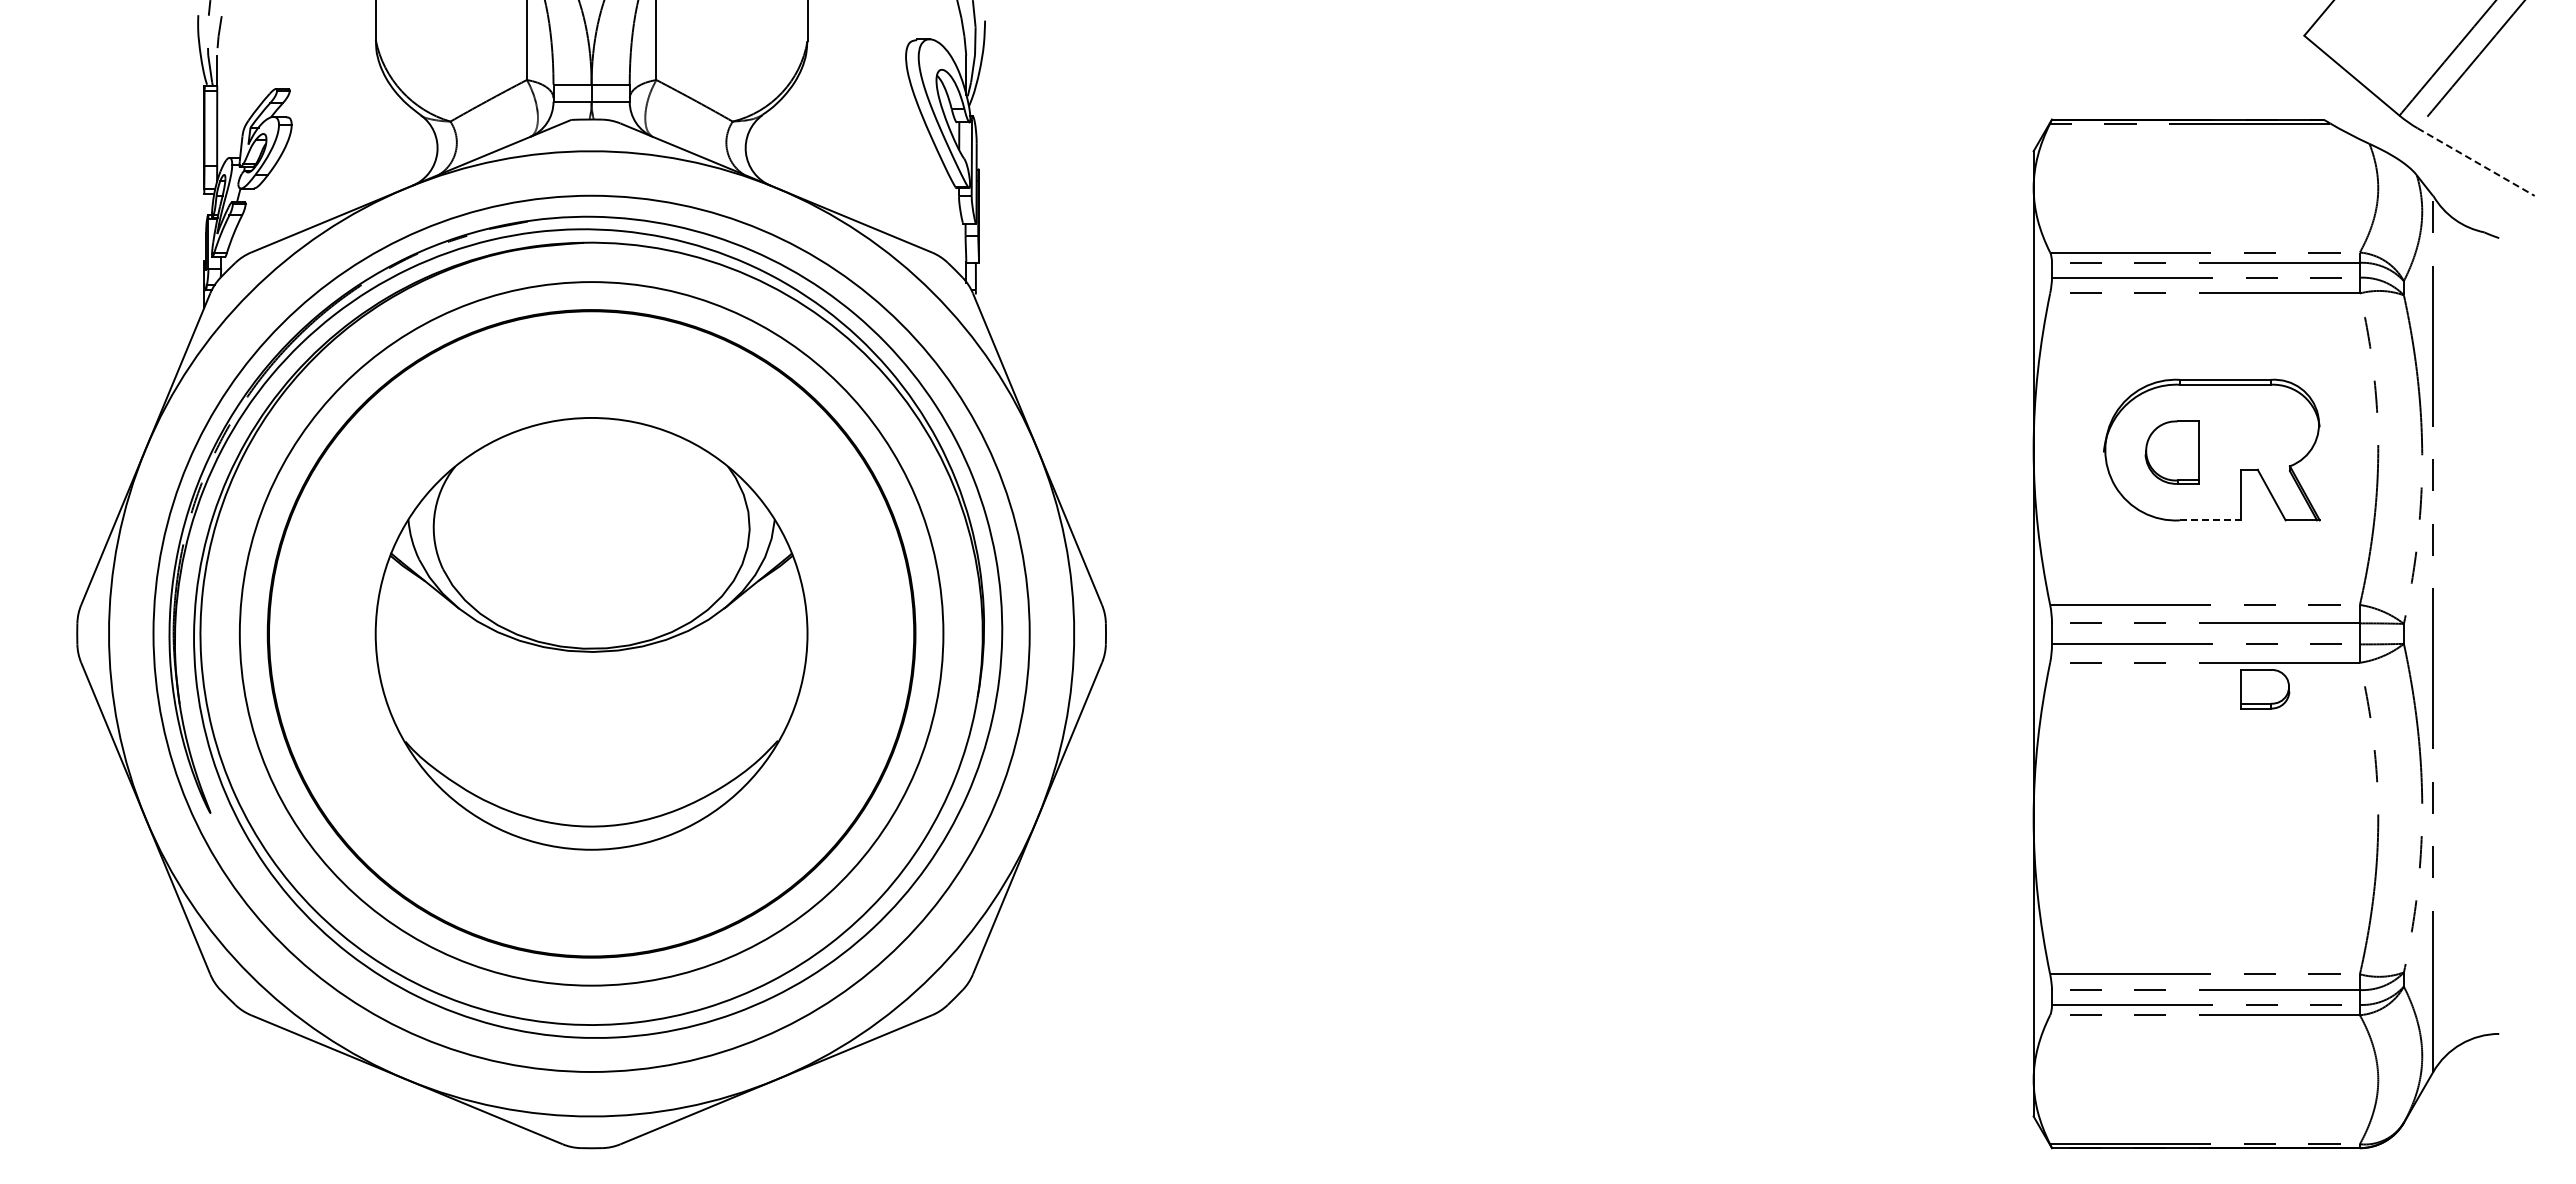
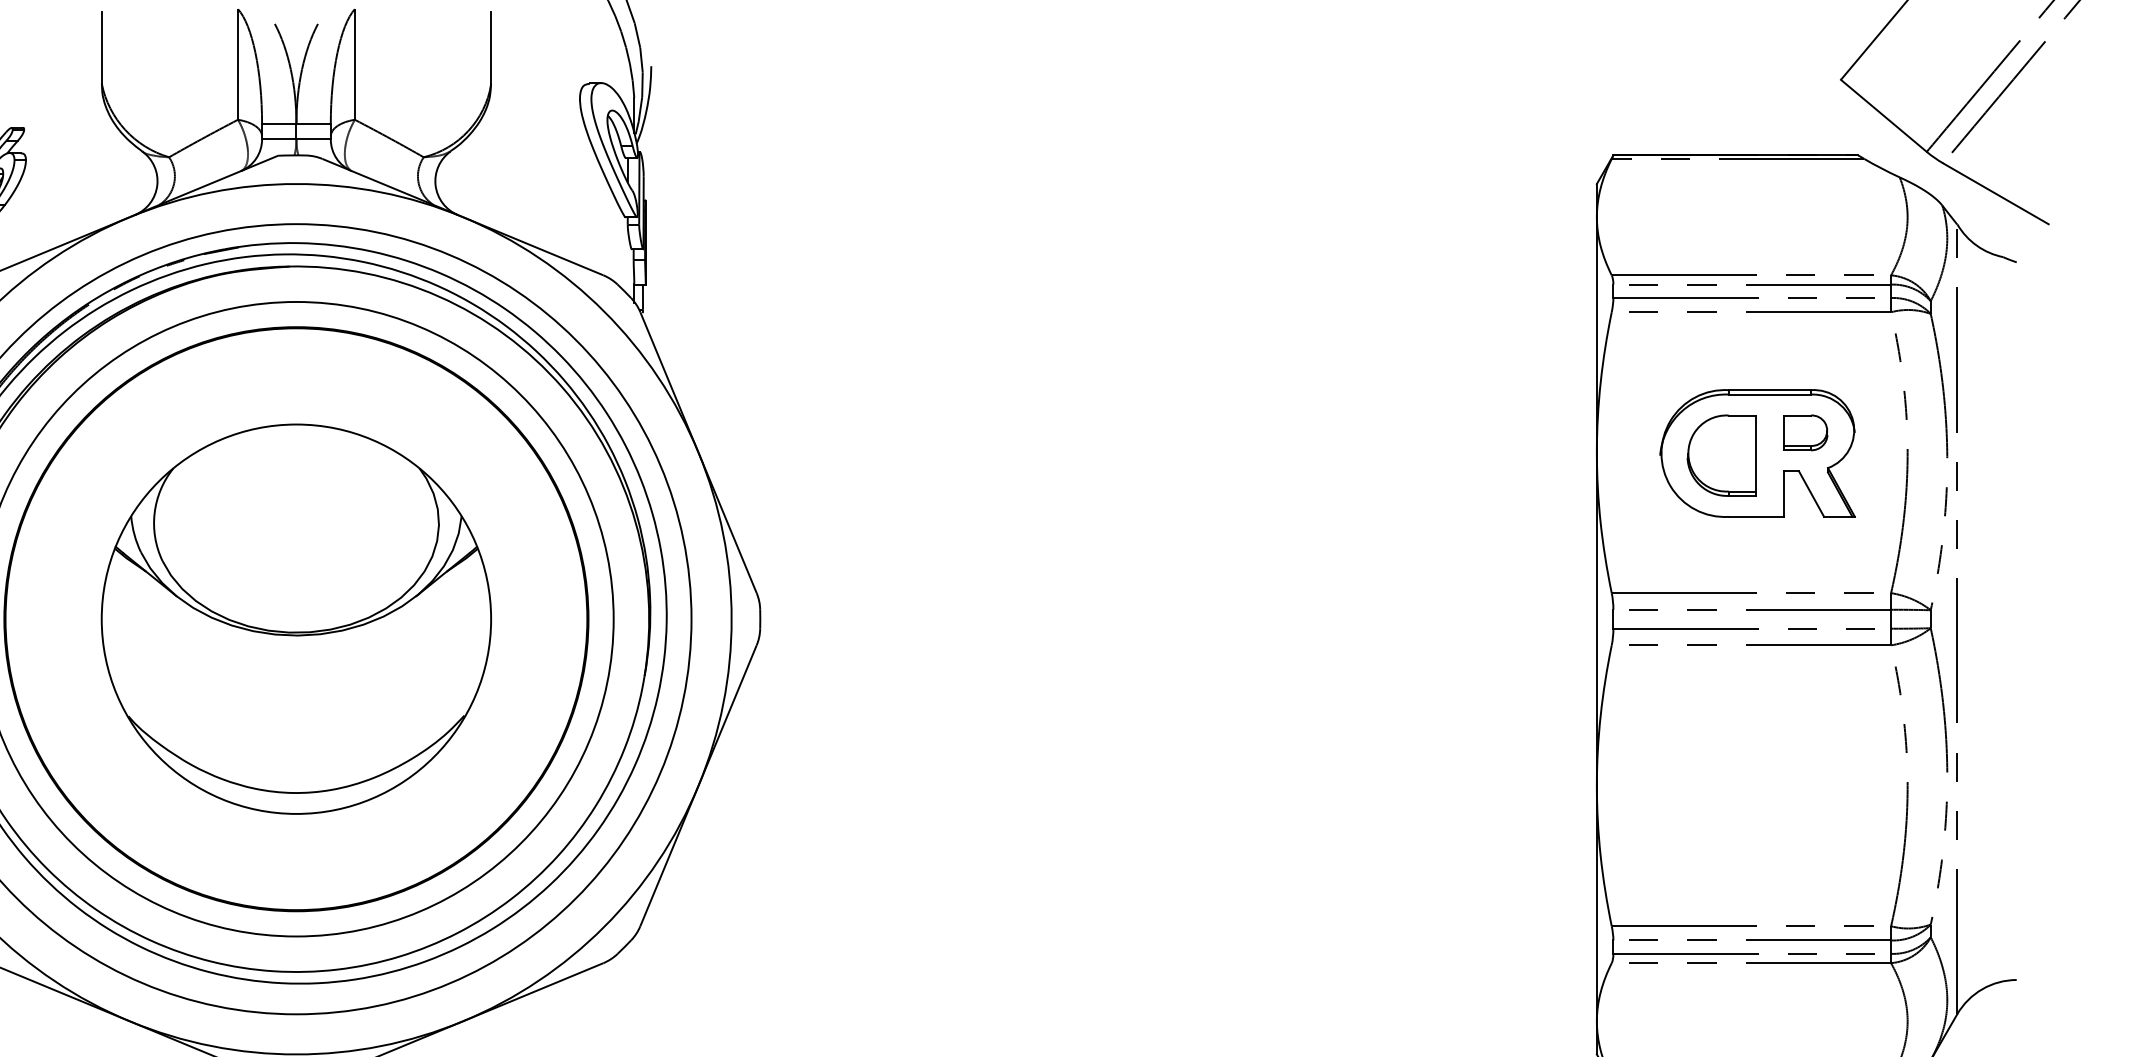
line: (2476, 162) -> (1996, 194), dashed -> solid
part: (2171, 452) -> (1721, 455), size x1.43
line: (2210, 520) -> (1756, 516), dashed -> solid
part: (2265, 689) -> (1805, 433), moved

